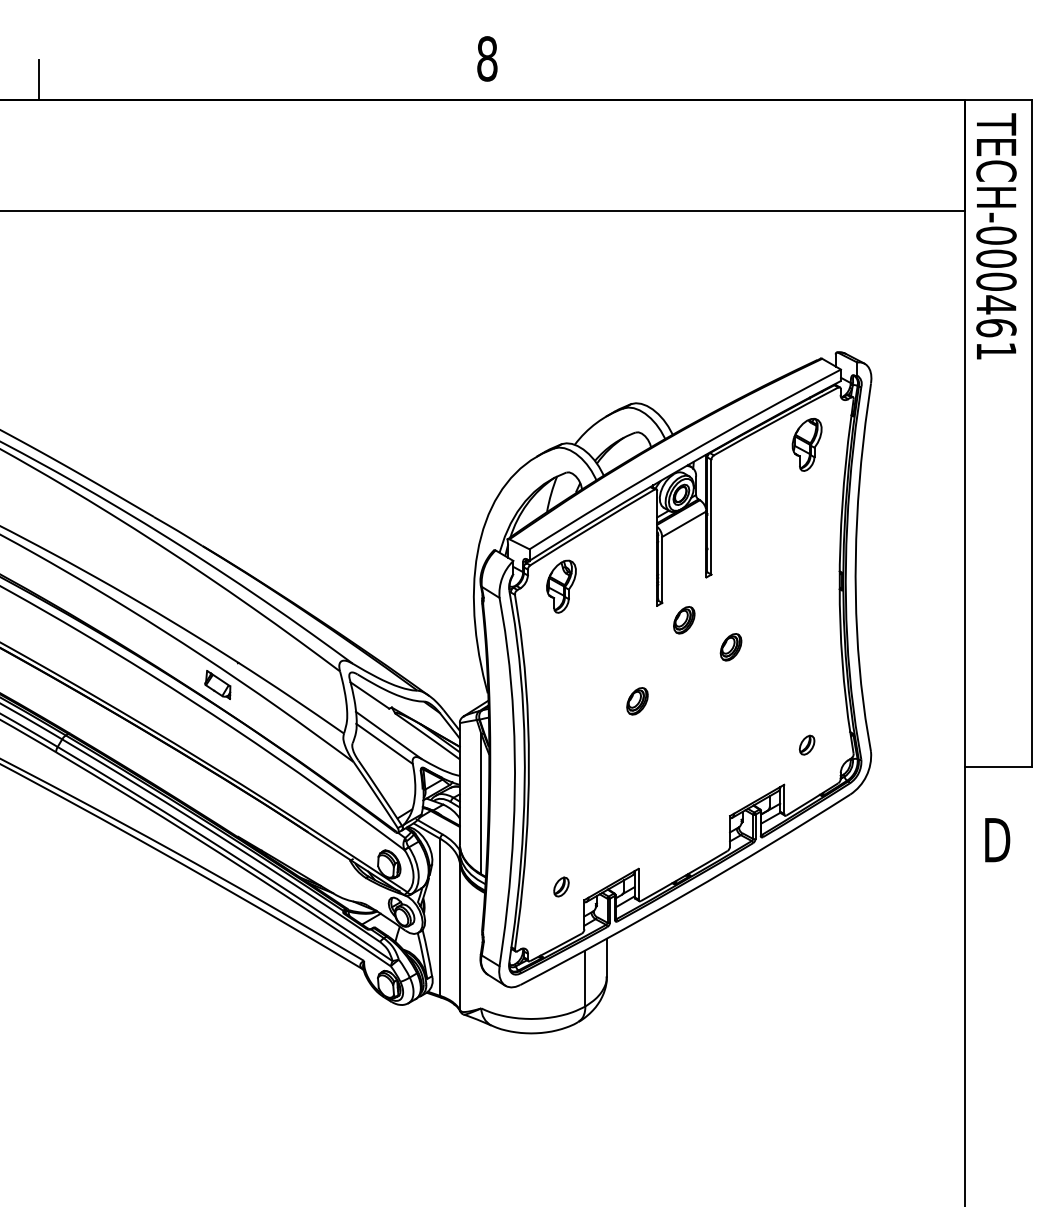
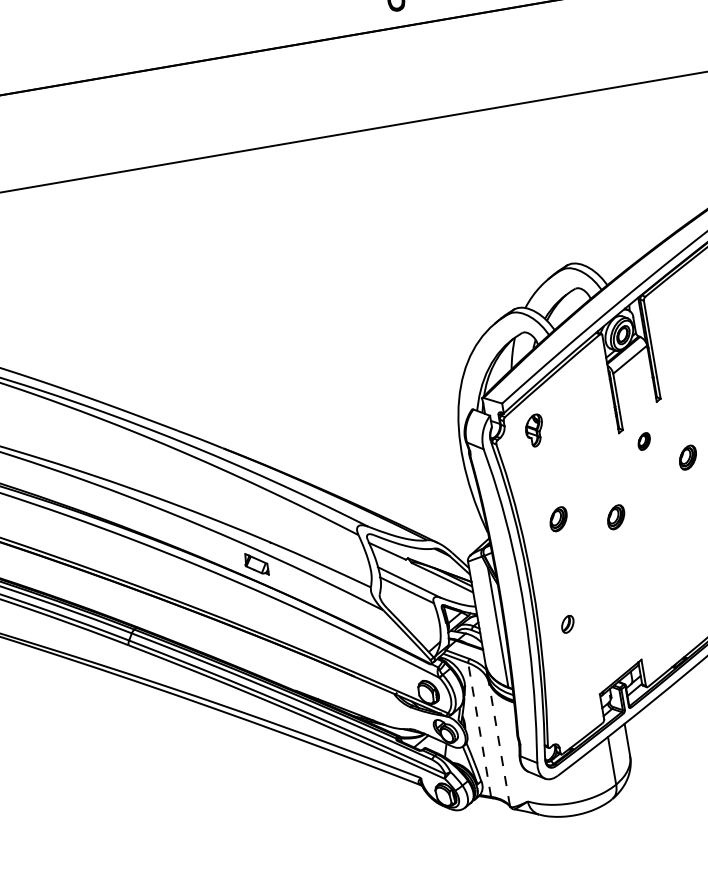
line: (38, 79) -> (15, 75), removed
part: (561, 586) -> (534, 430), size x0.7
part: (684, 620) -> (644, 441), size x0.7
part: (571, 692) -> (558, 519), added
part: (561, 886) -> (567, 623), moved
line: (440, 917) -> (479, 730), solid -> dashed
line: (460, 936) -> (499, 743), solid -> dashed

